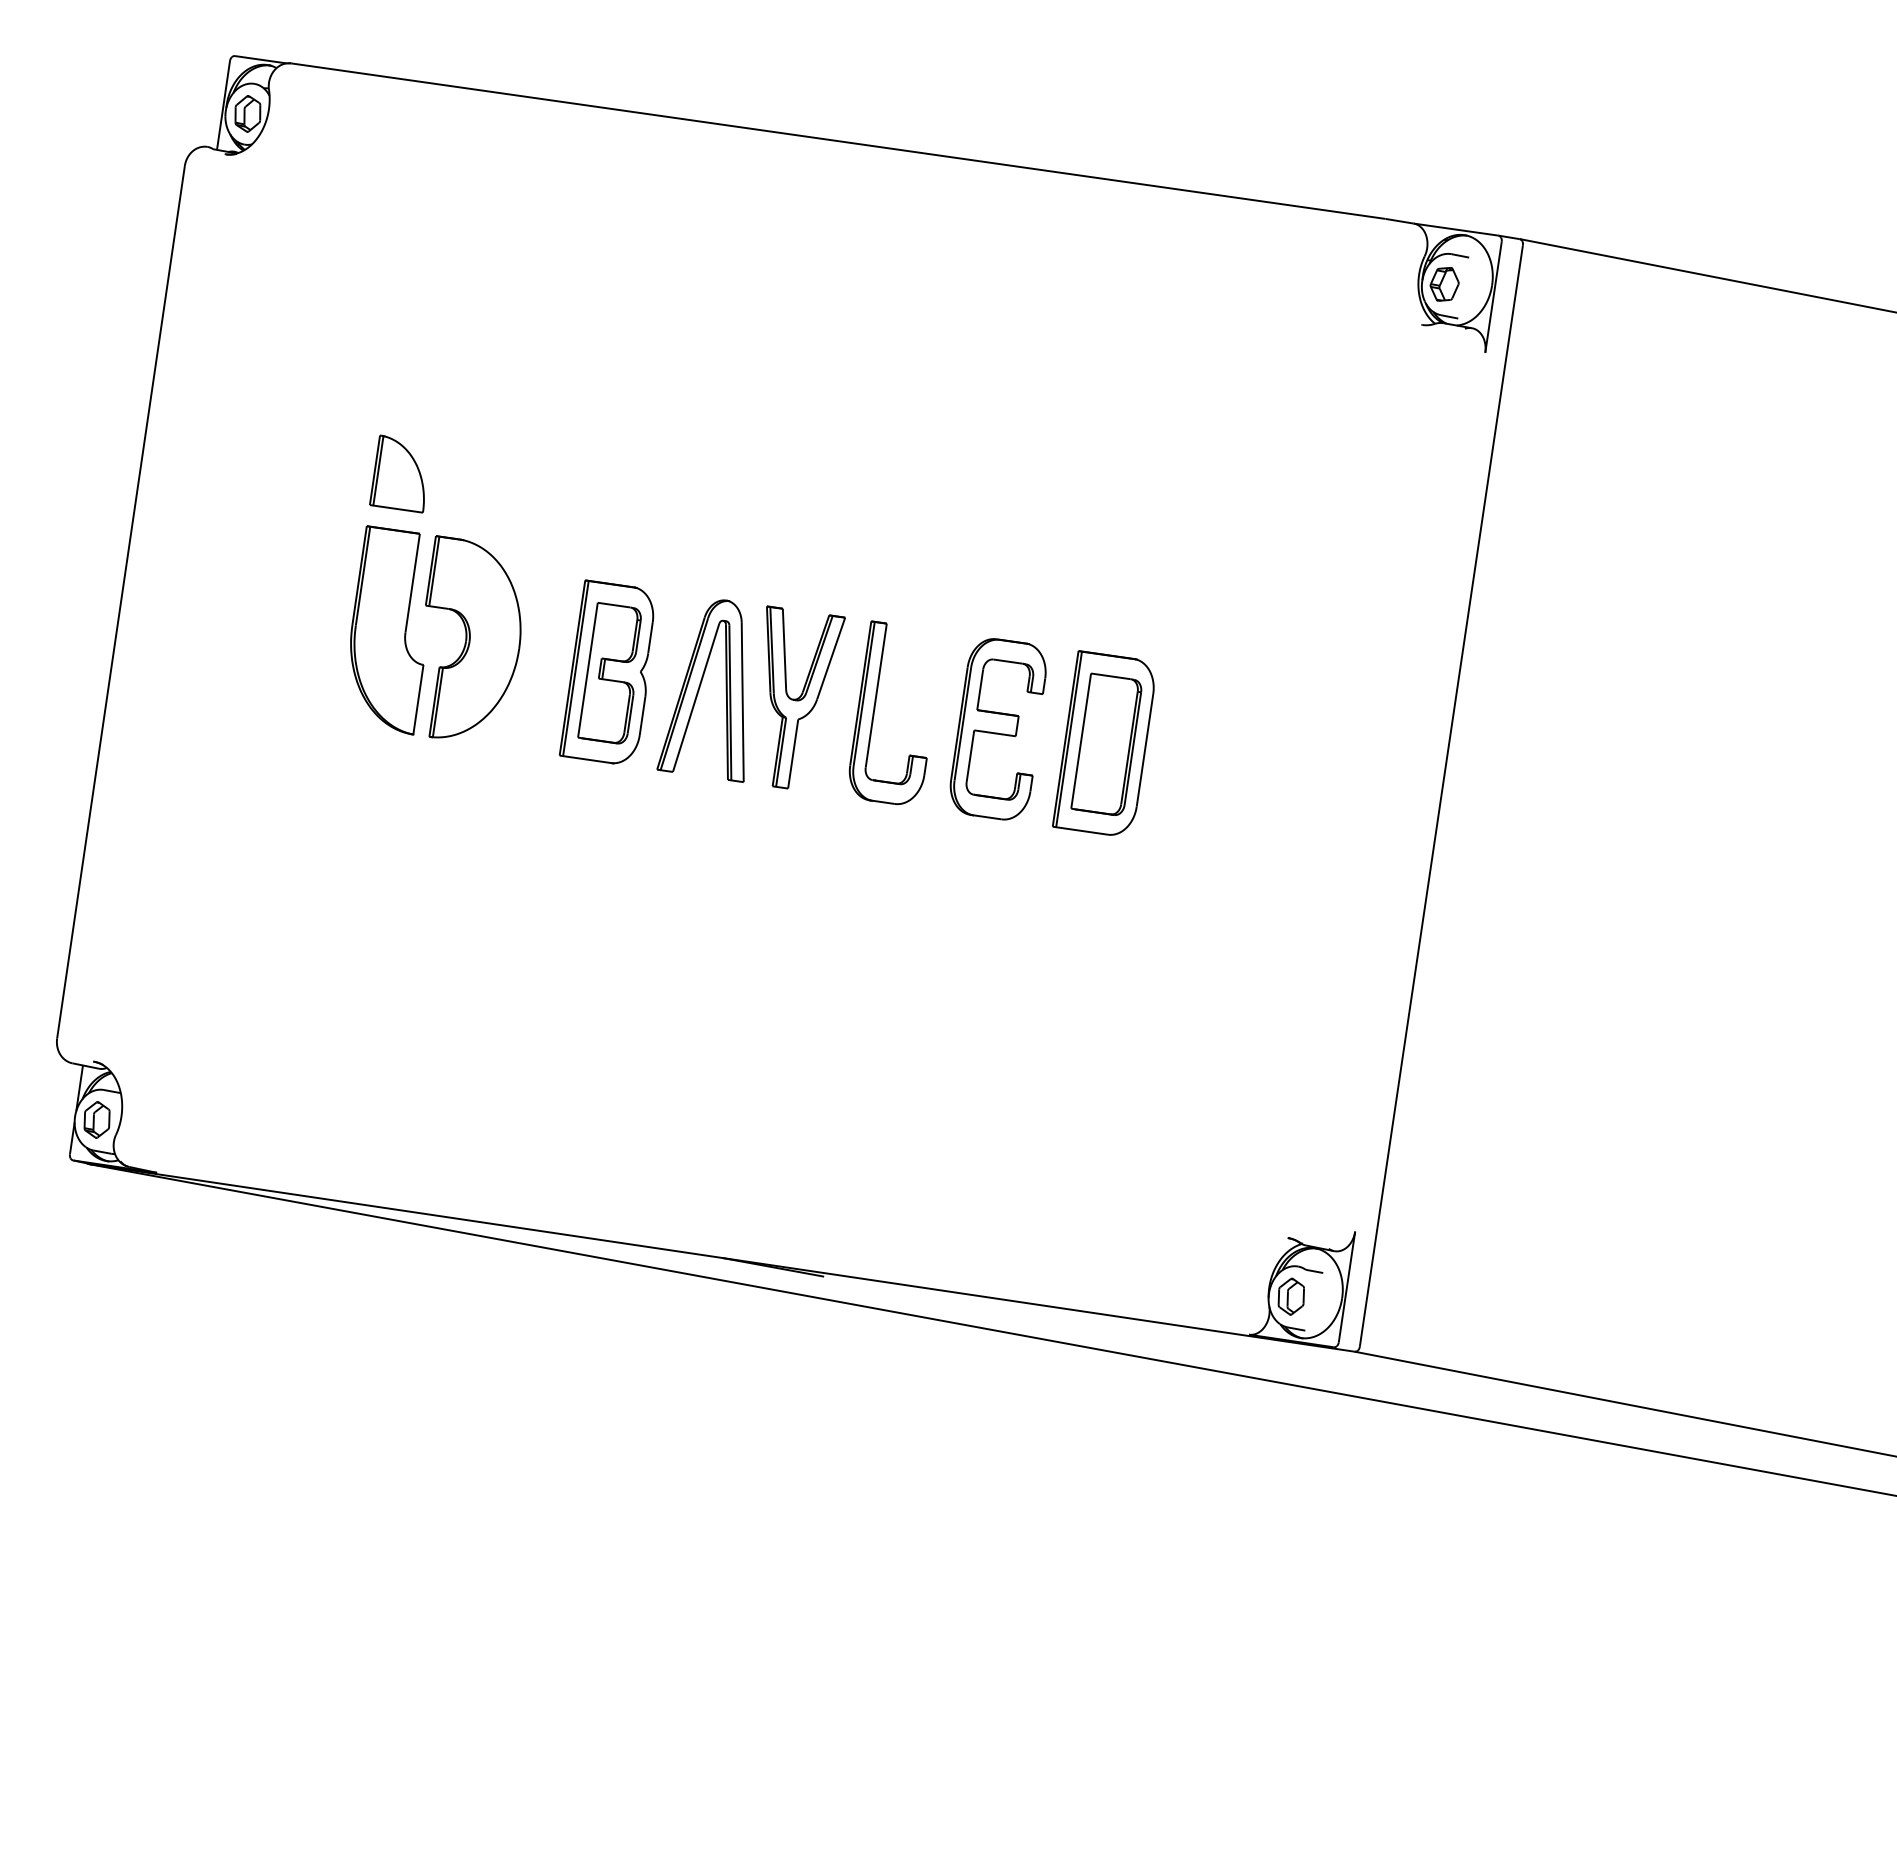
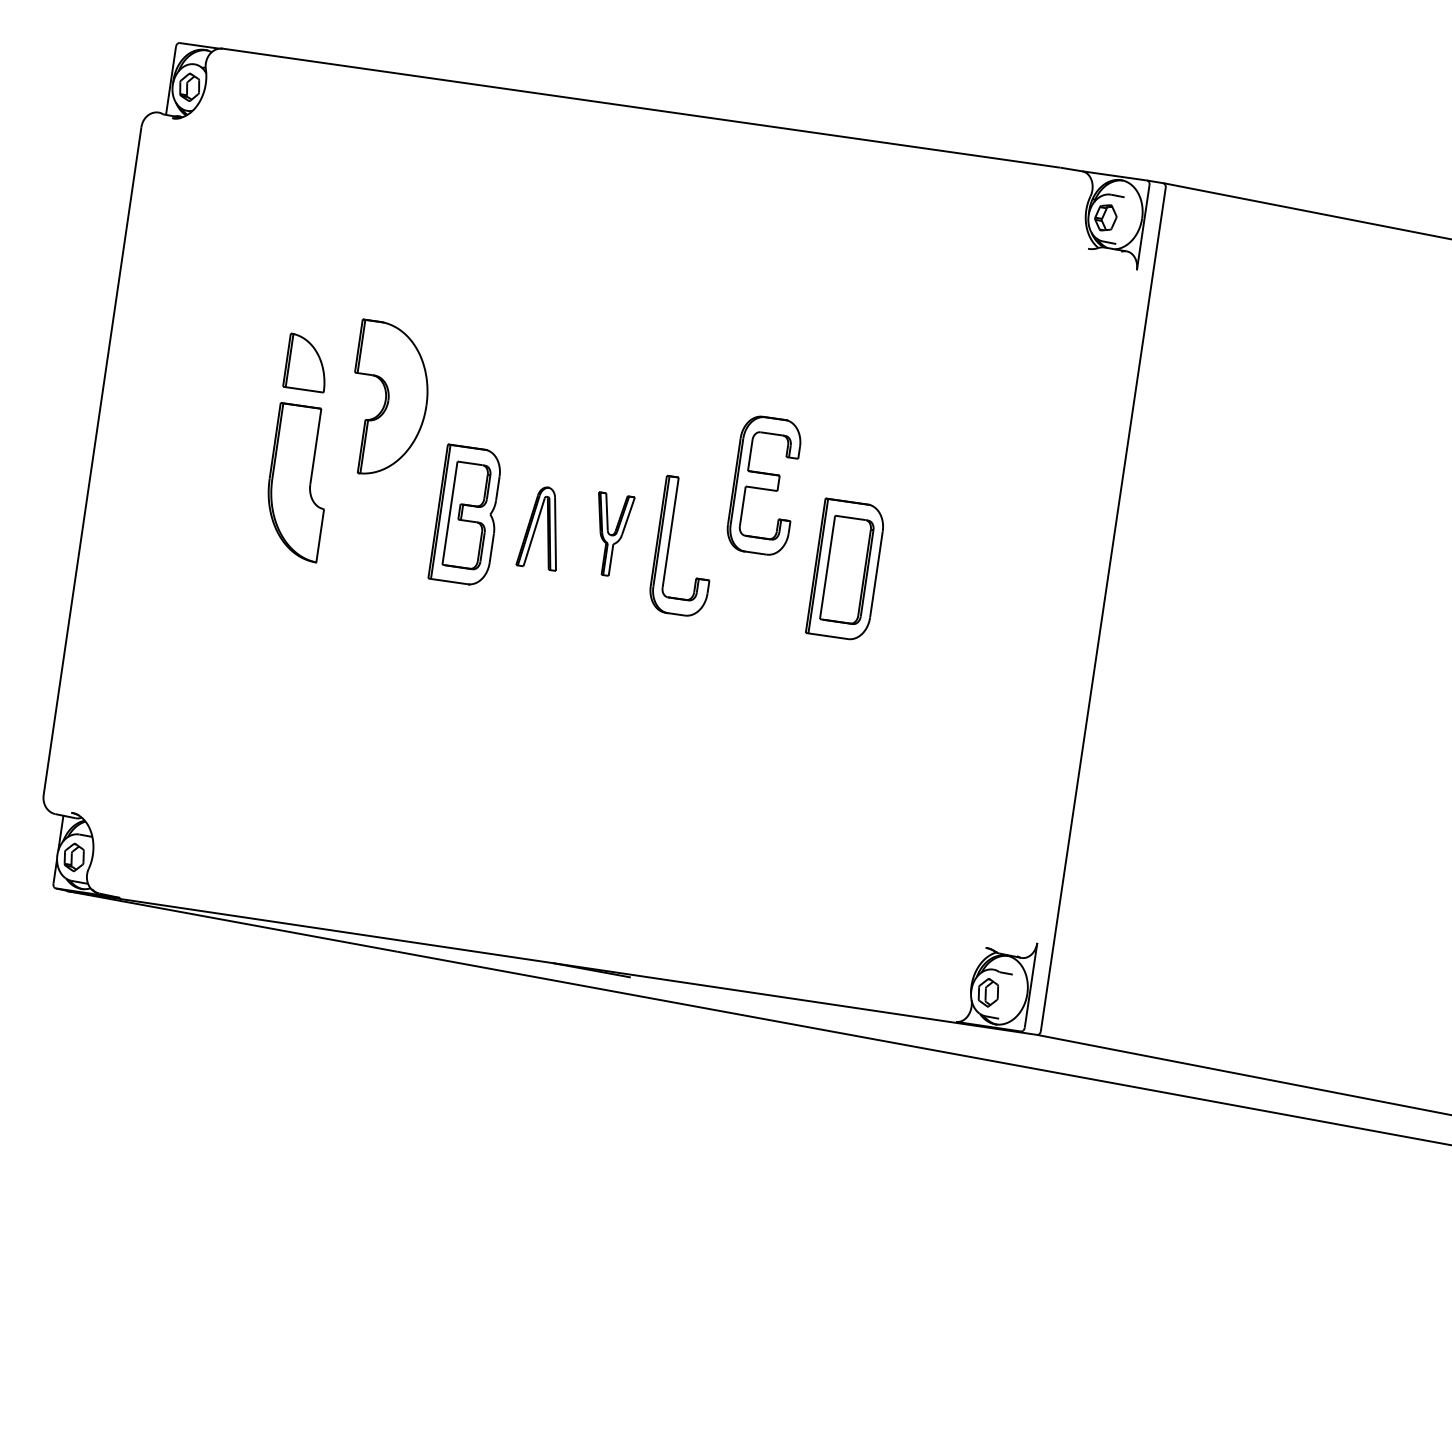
part: (473, 636) -> (391, 396), moved
part: (700, 690) -> (536, 528), size x0.6
part: (805, 697) -> (616, 534), size x0.6
part: (997, 729) -> (763, 485), moved

